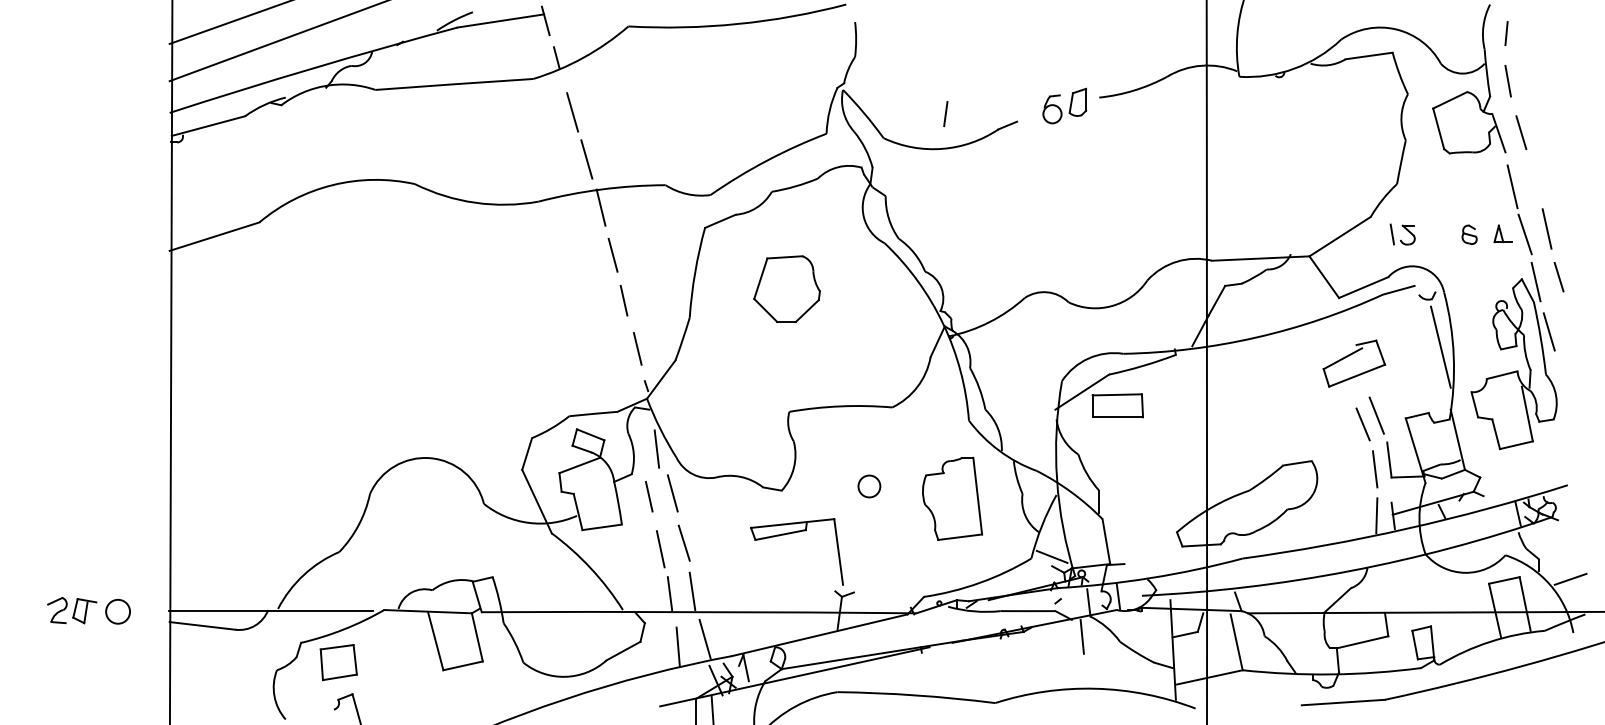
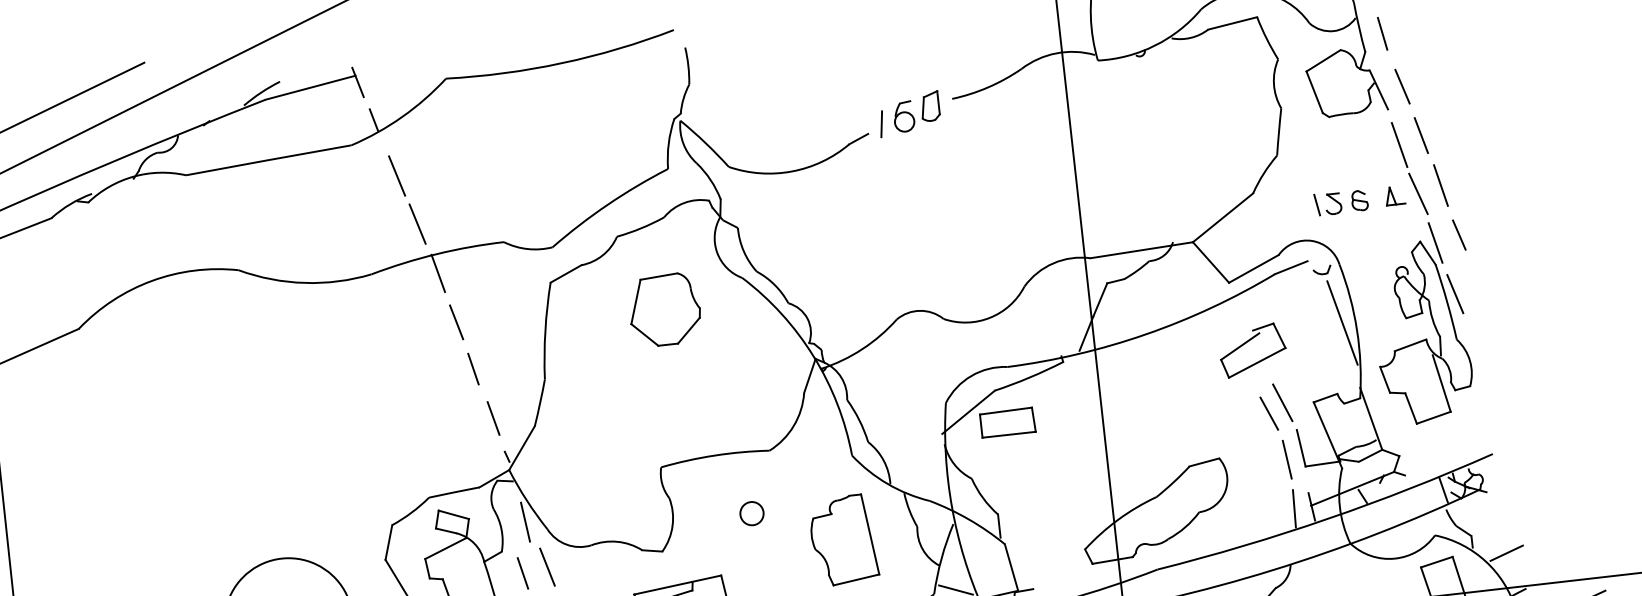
line: (945, 113) -> (881, 123), moved
line: (1533, 180) -> (1420, 135), added
part: (1402, 234) -> (1327, 203), moved
part: (786, 288) -> (664, 309), moved
circle: (869, 486) -> (752, 513), moved

